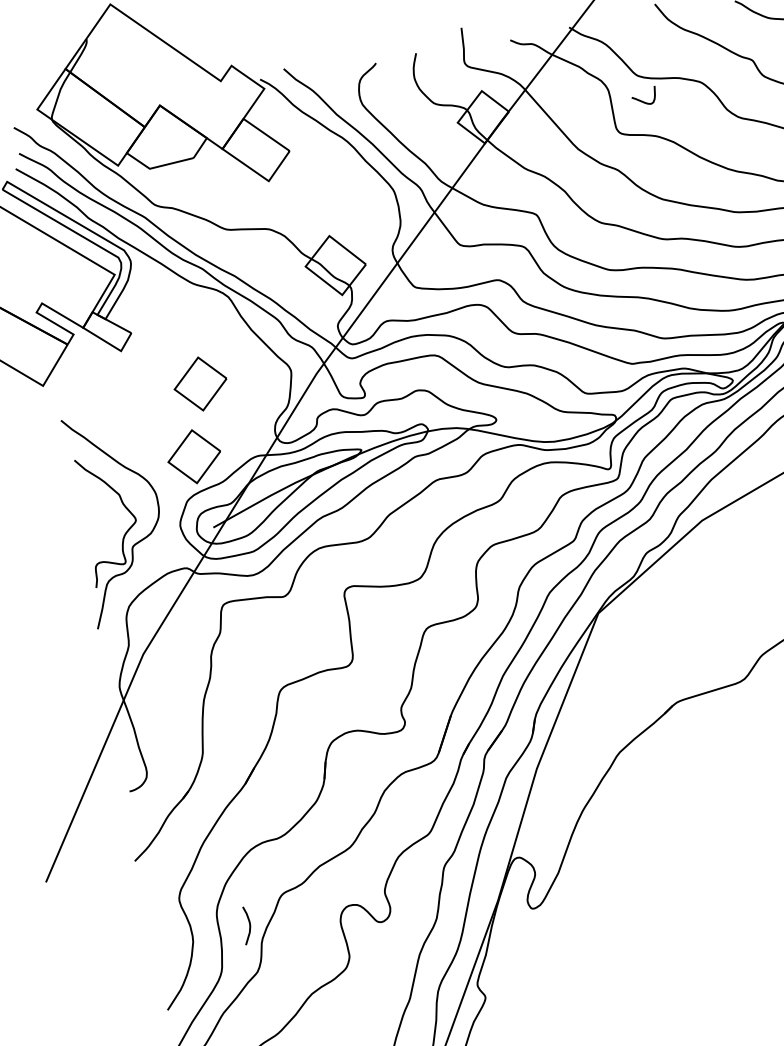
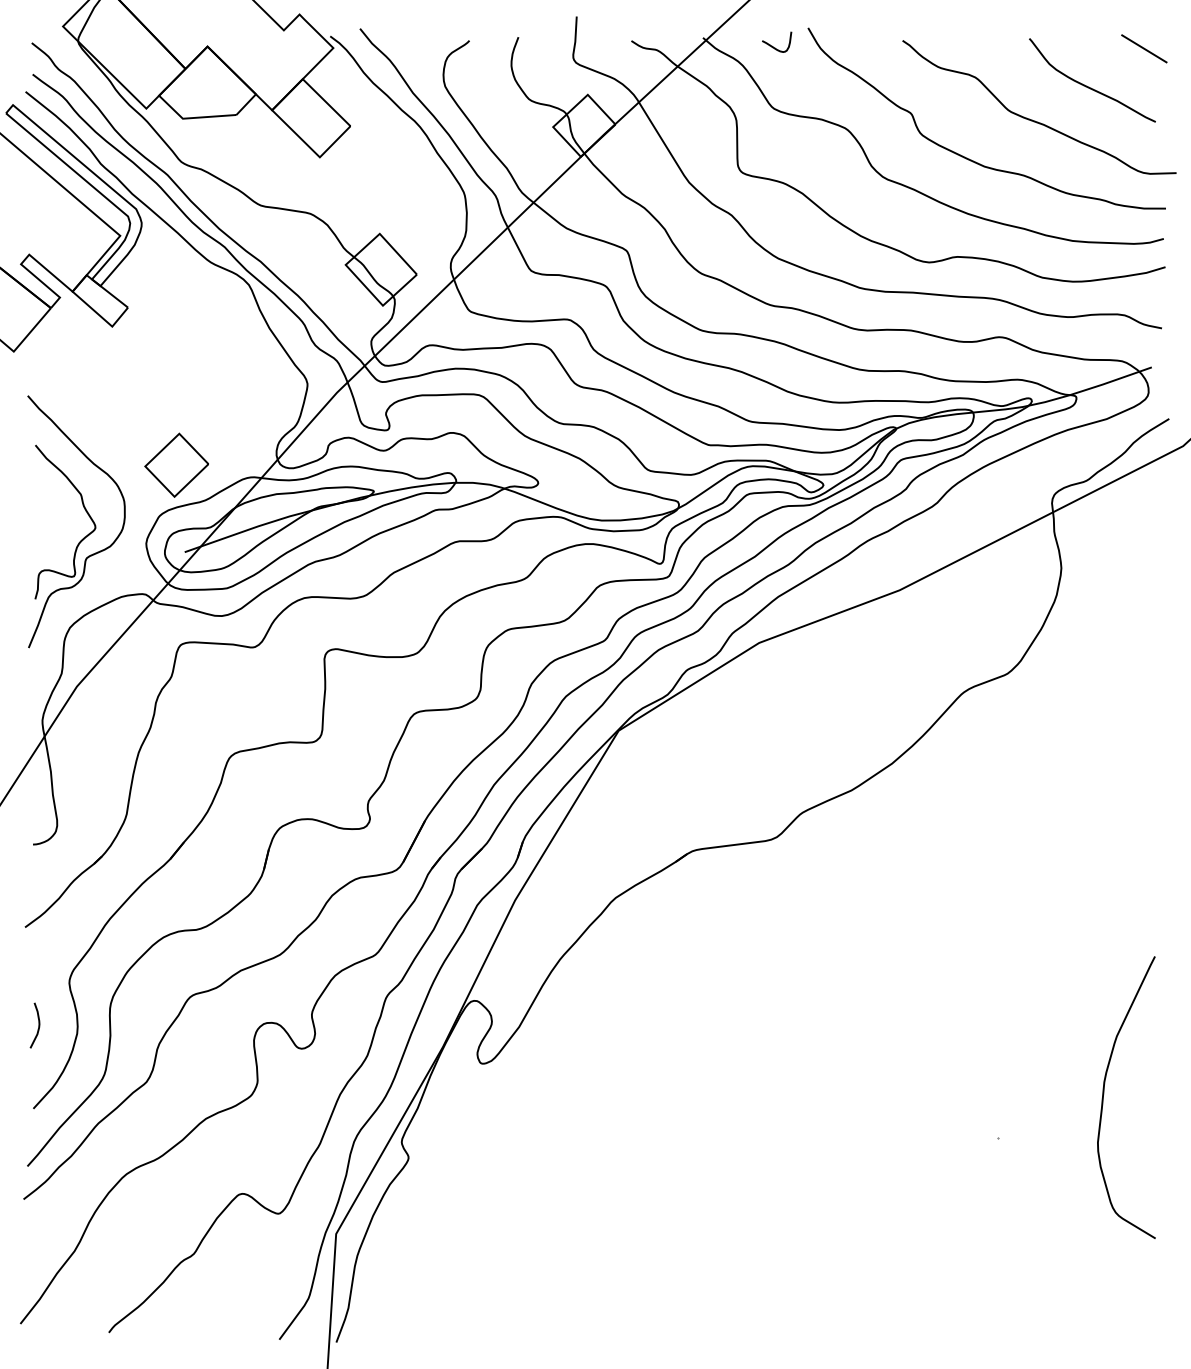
curve: (643, 101) -> (775, 47), moved
part: (200, 383) -> (198, 380), removed
curve: (249, 925) -> (38, 1025), moved

